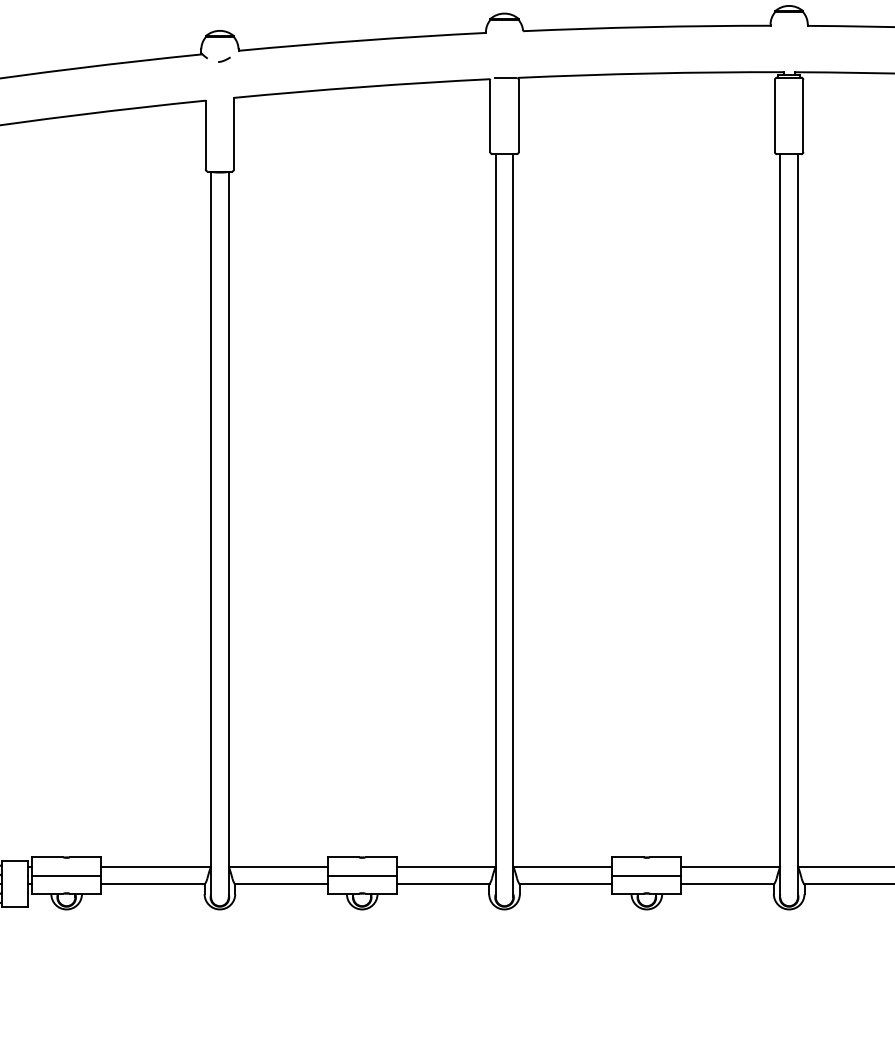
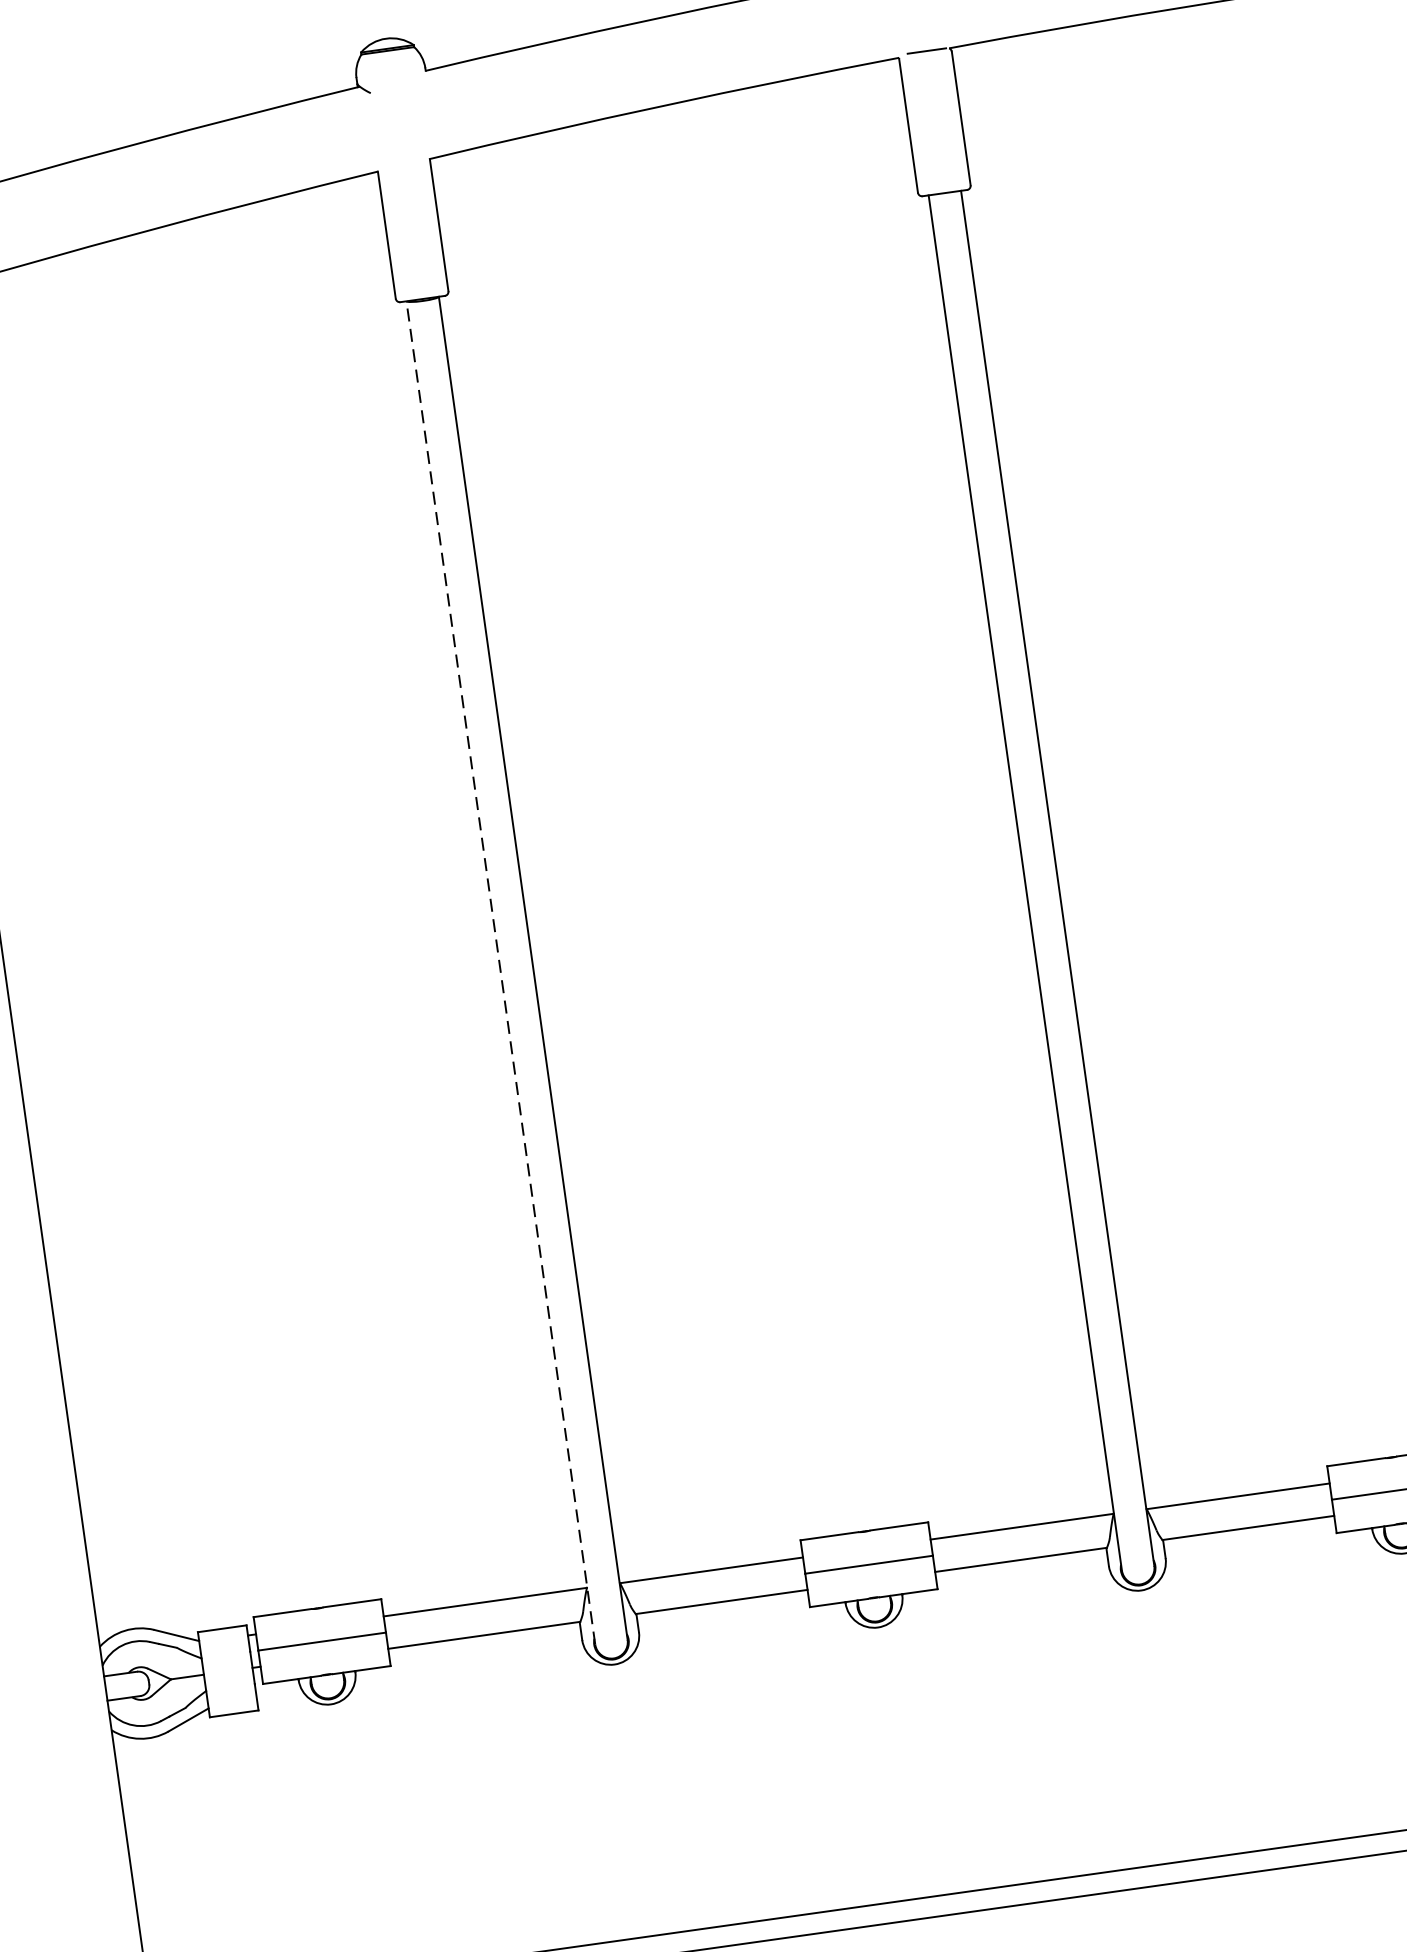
curve: (224, 59) -> (402, 90), removed
line: (211, 534) -> (501, 972), solid -> dashed

